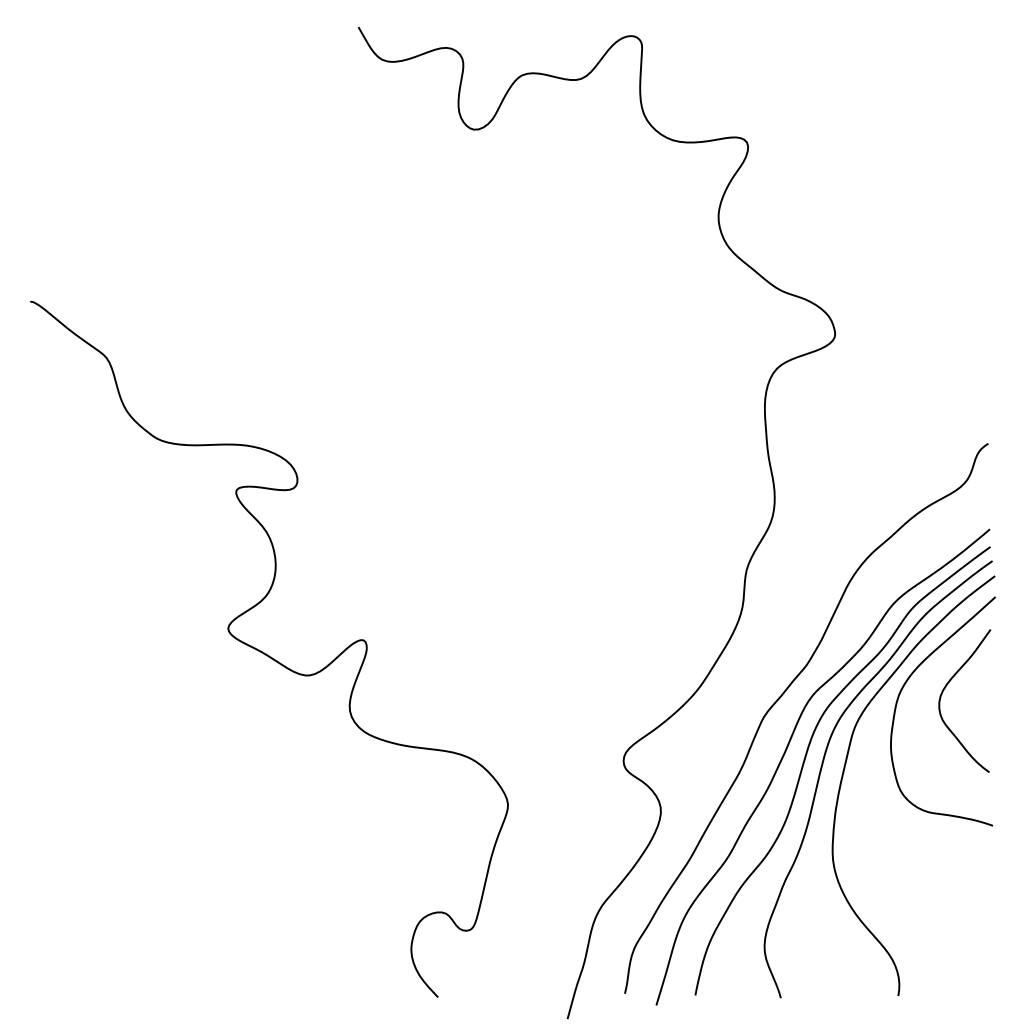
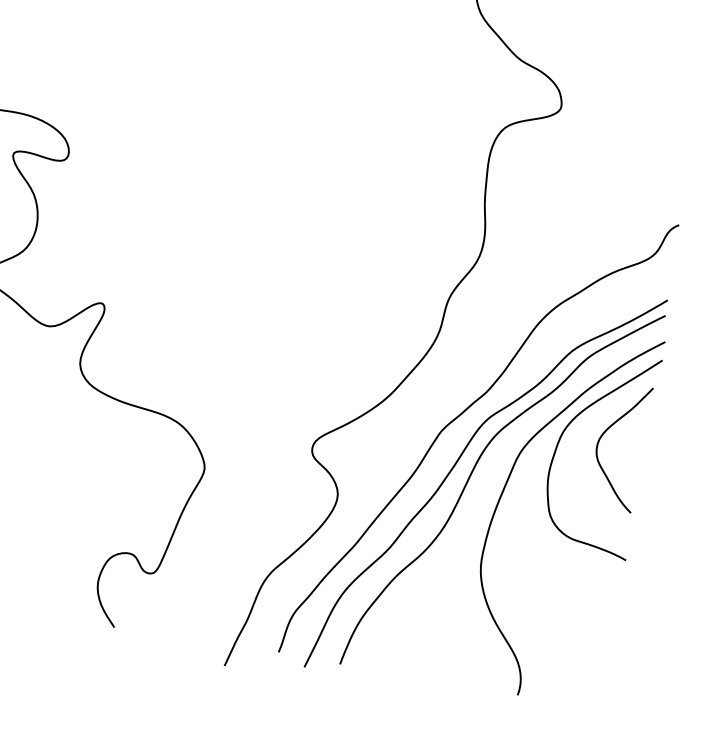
curve: (823, 764) -> (486, 481), removed

